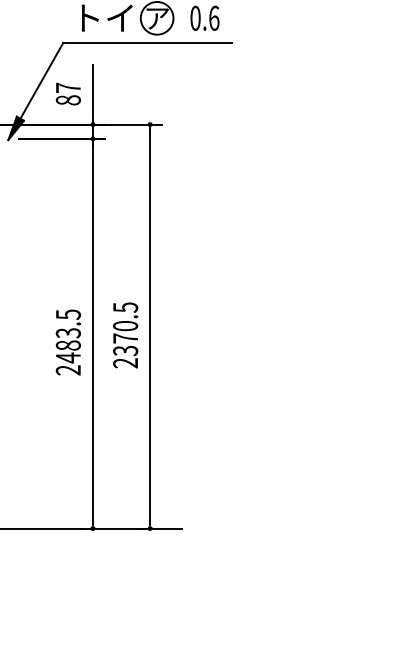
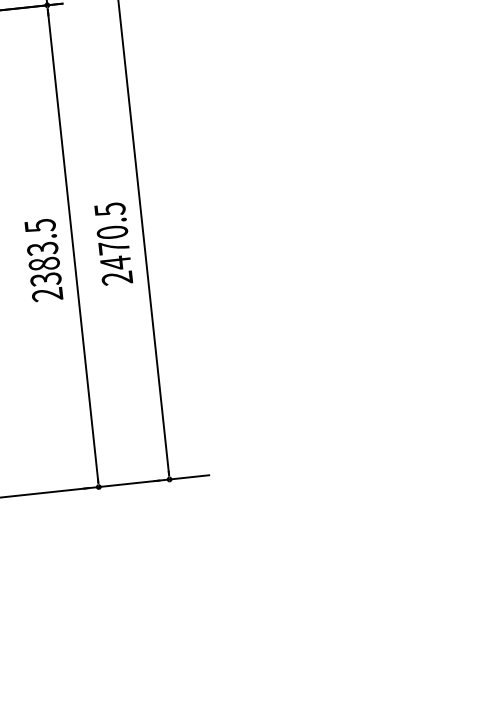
text: (125, 350) -> (115, 262), 2370.5 -> 2470.5
text: (68, 357) -> (45, 278), 2483.5 -> 2383.5

